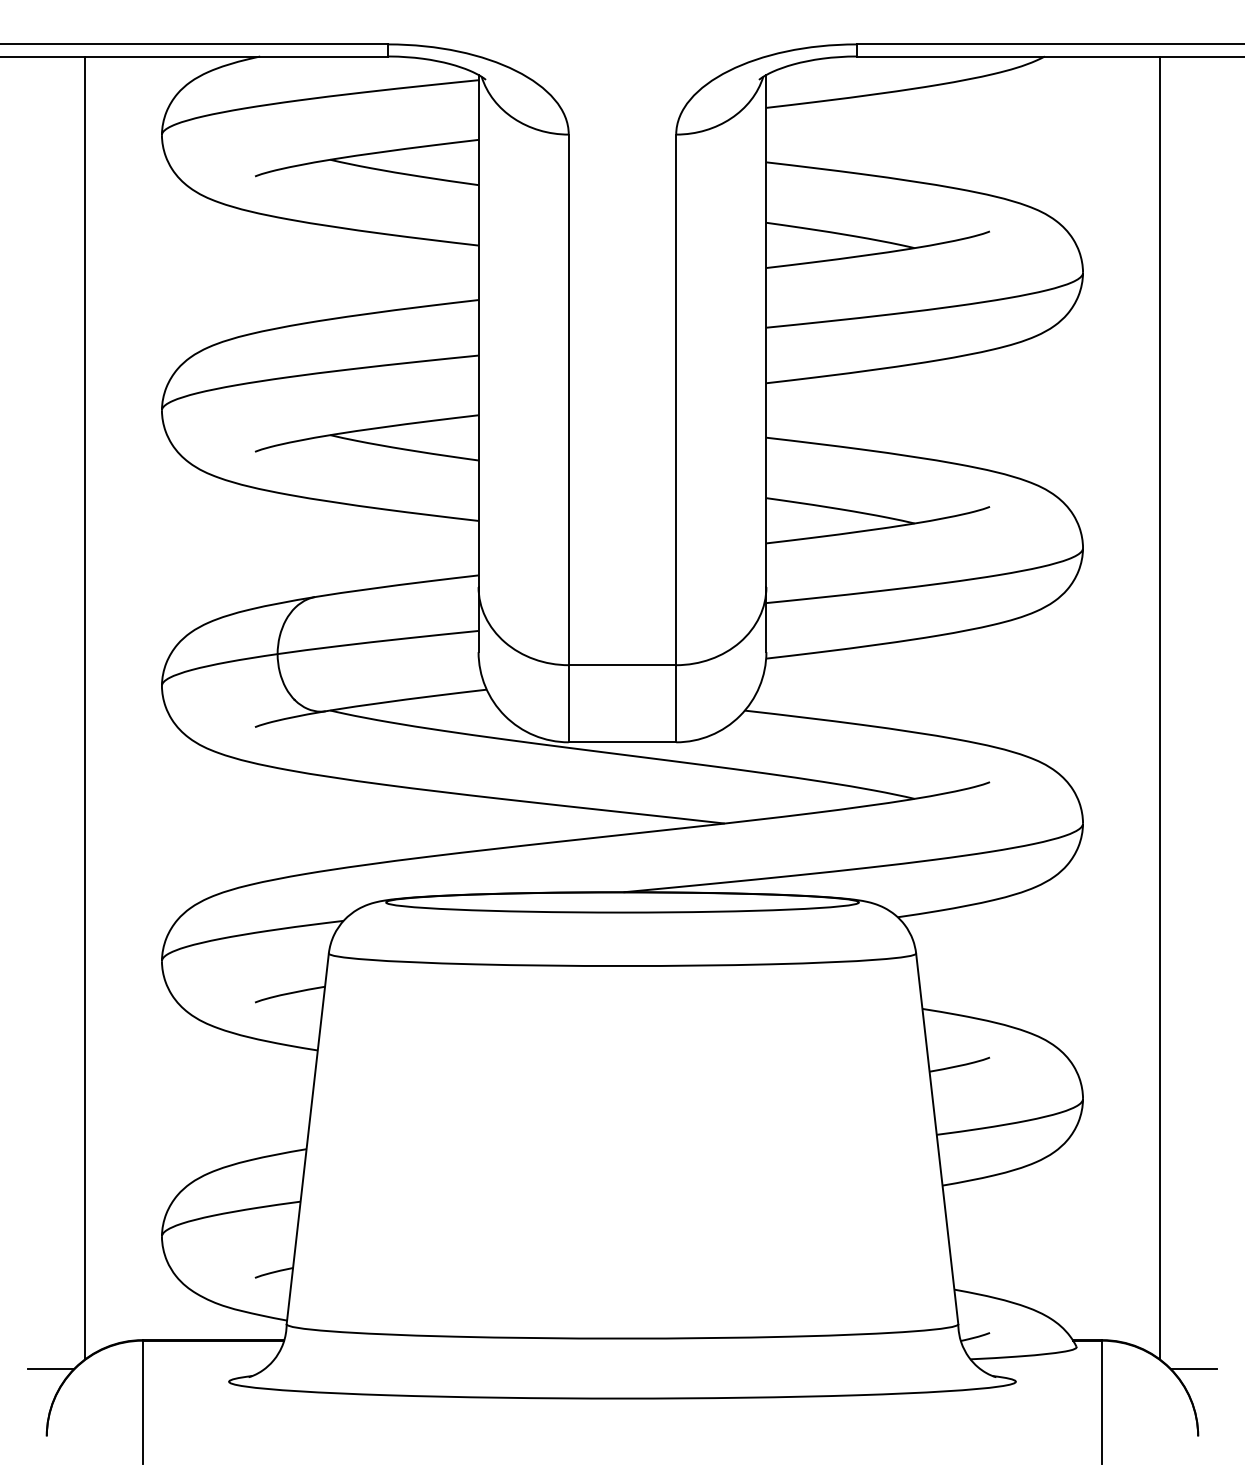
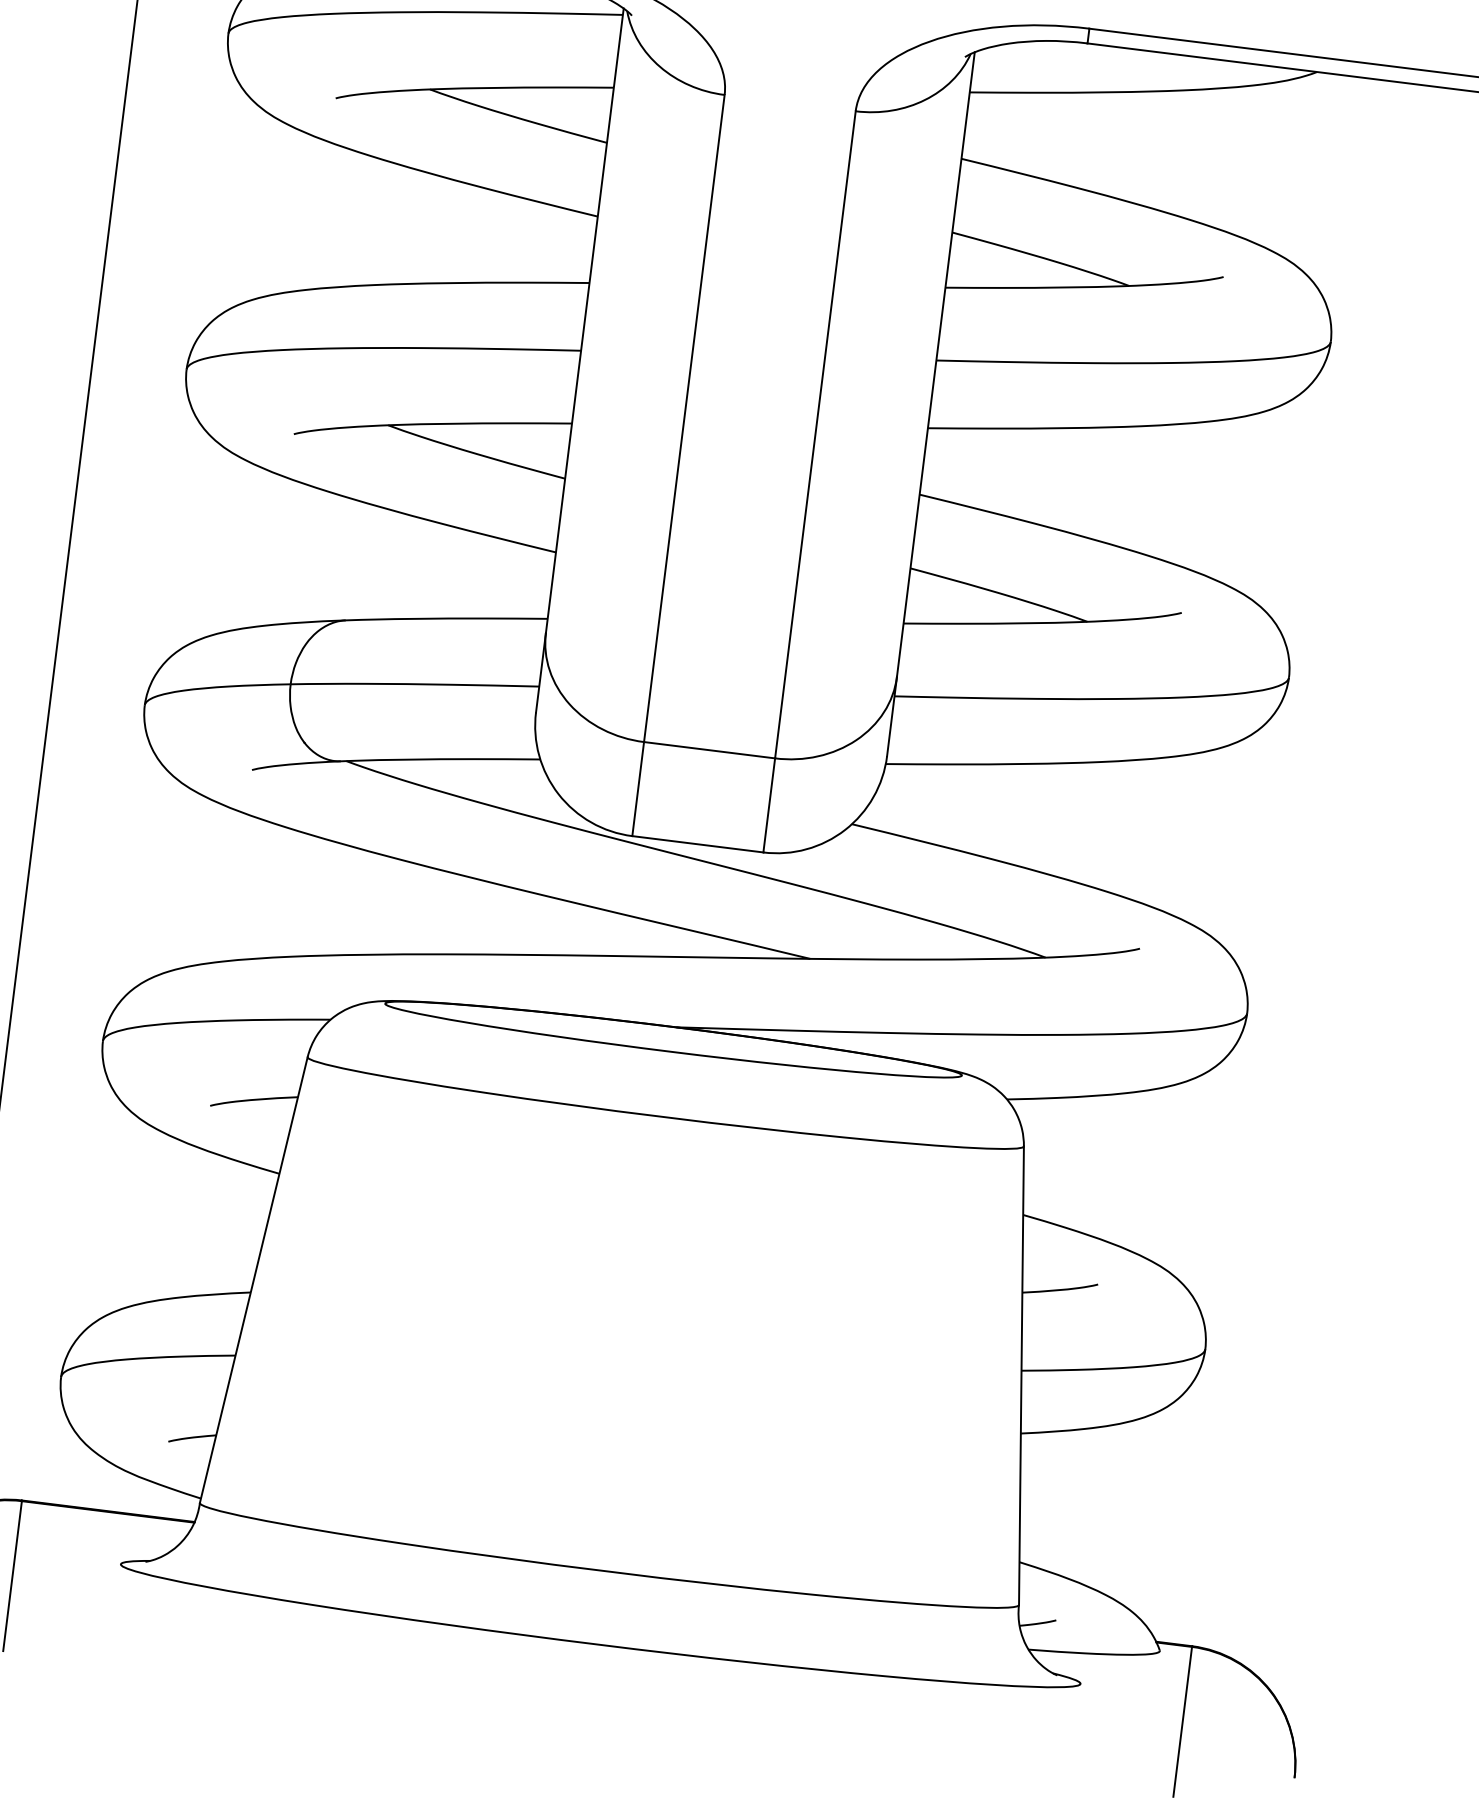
line: (1159, 707) -> (1358, 883), removed
line: (1194, 1369) -> (1300, 1696), removed

